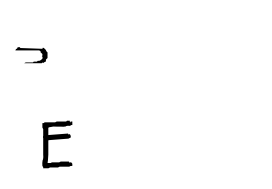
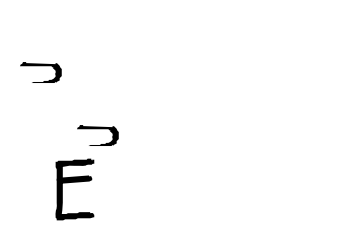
part: (74, 103) -> (97, 135), added

